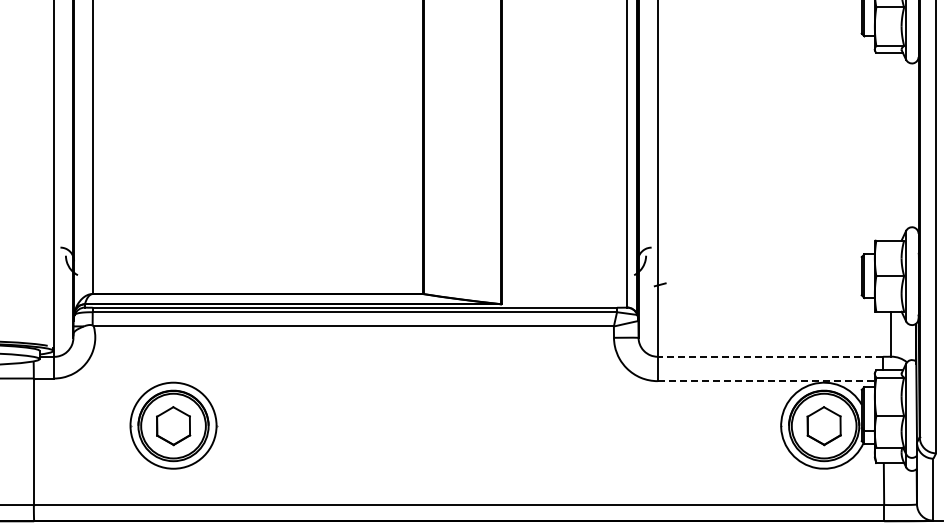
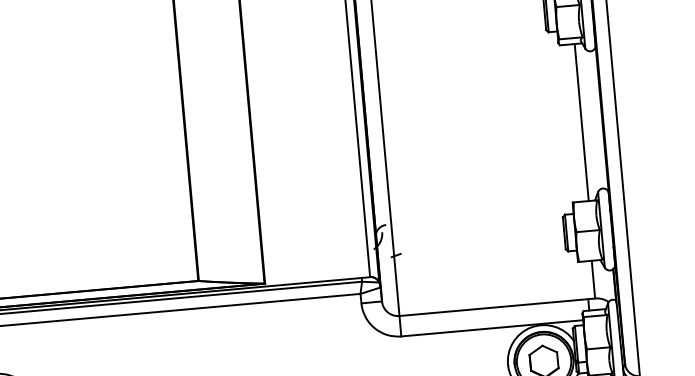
line: (894, 146) -> (582, 122), added
line: (770, 356) -> (493, 307), dashed -> solid
line: (766, 381) -> (492, 328), dashed -> solid

